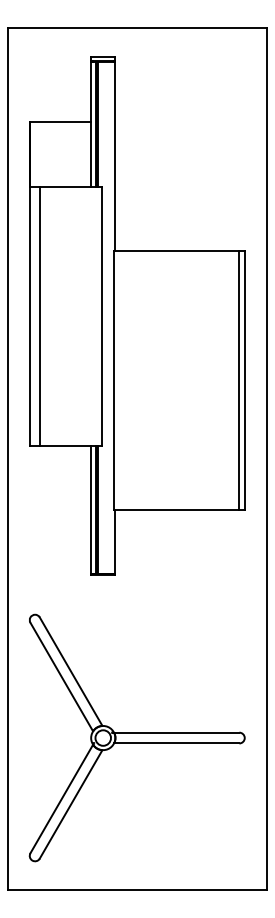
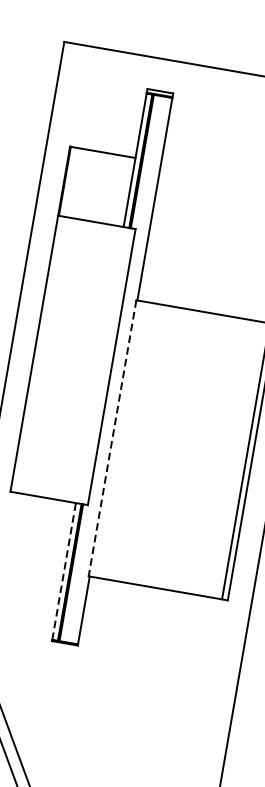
line: (39, 315) -> (44, 354), removed
line: (114, 381) -> (112, 438), solid -> dashed
line: (91, 509) -> (64, 571), solid -> dashed

